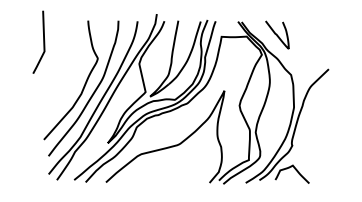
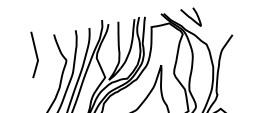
line: (43, 41) -> (35, 53), moved

